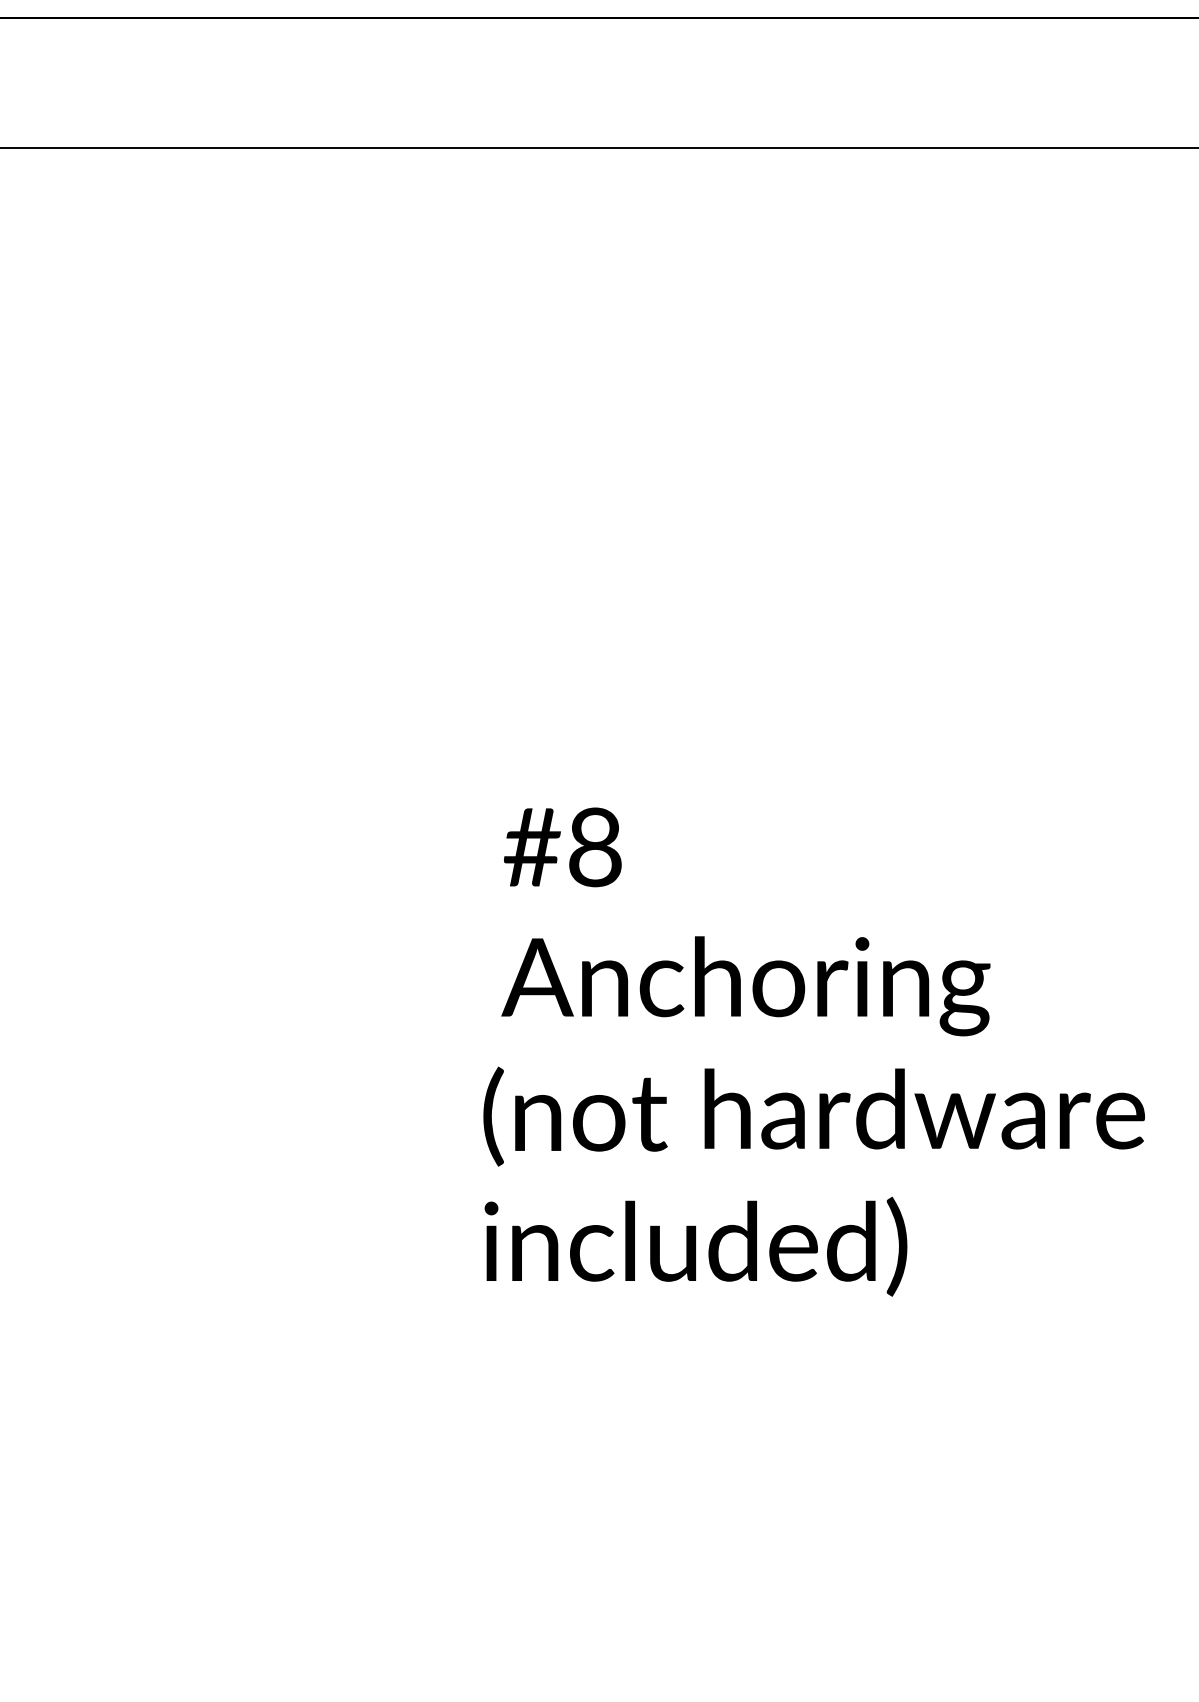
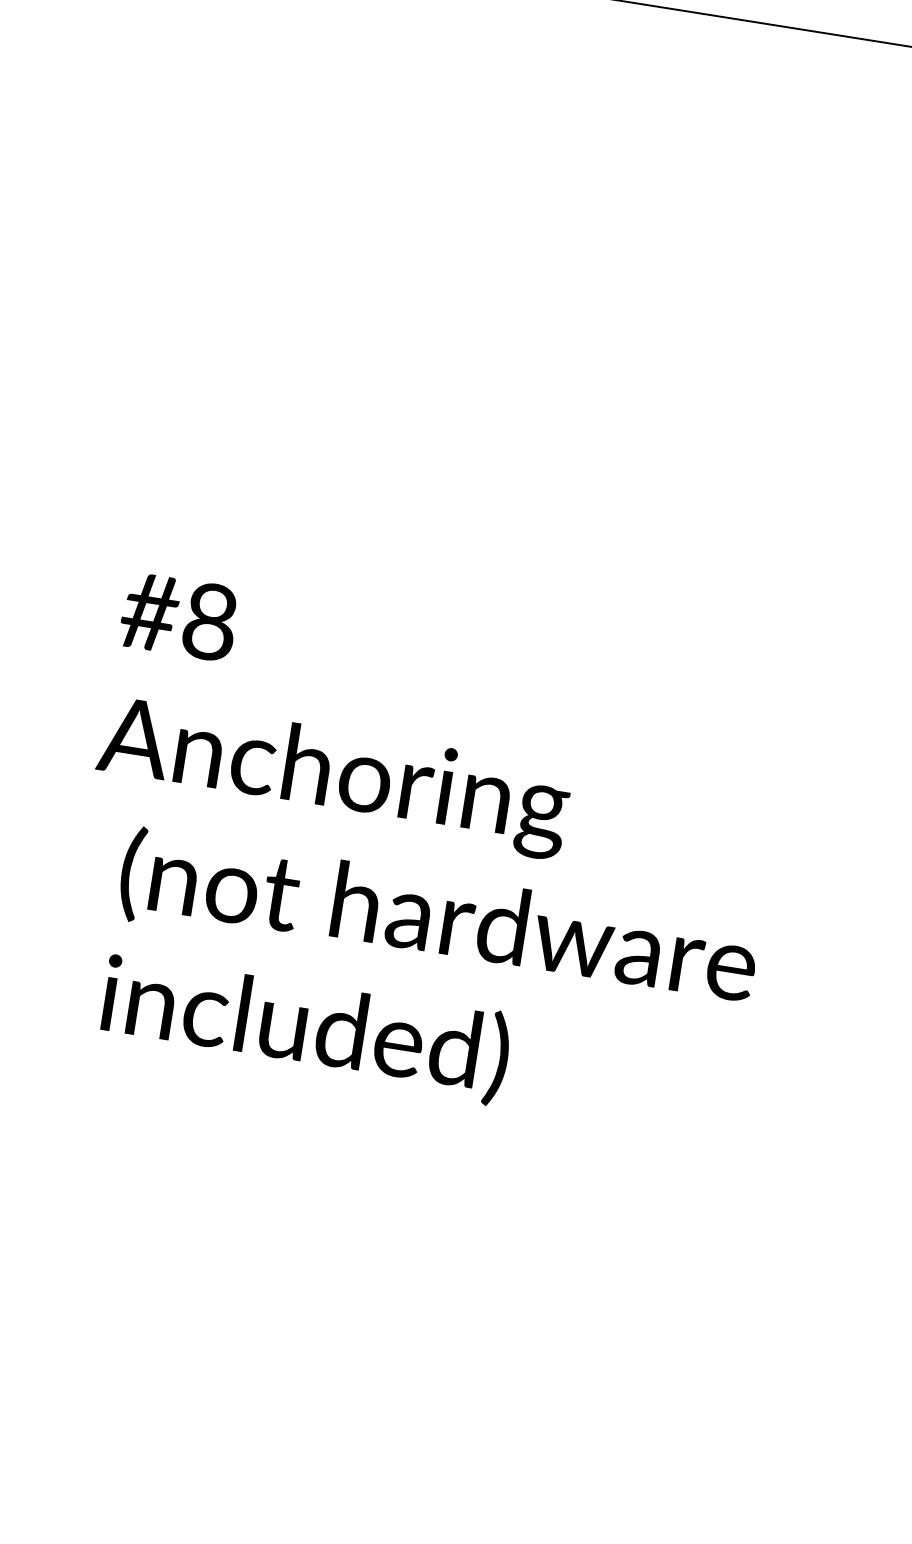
text: (745, 921) -> (342, 715), moved

